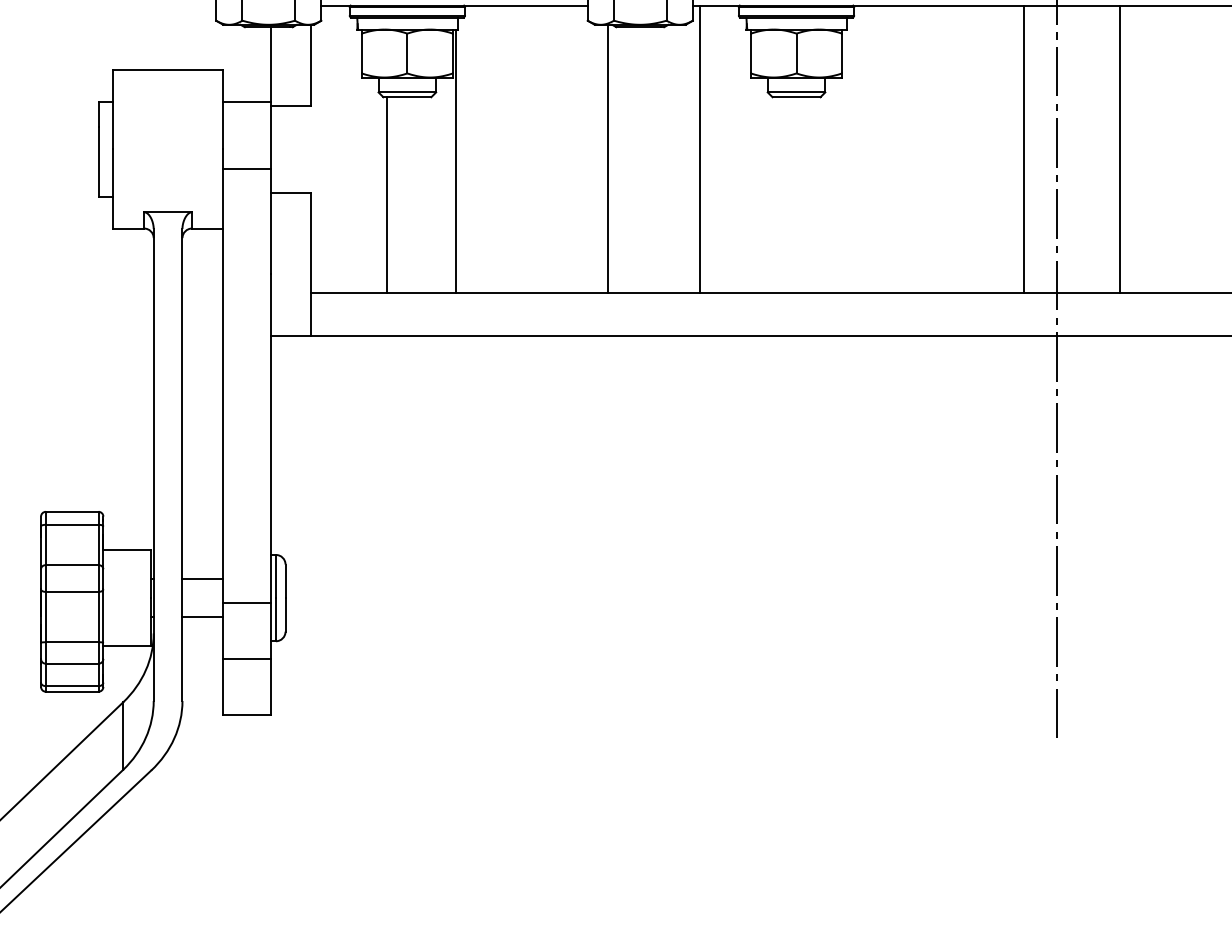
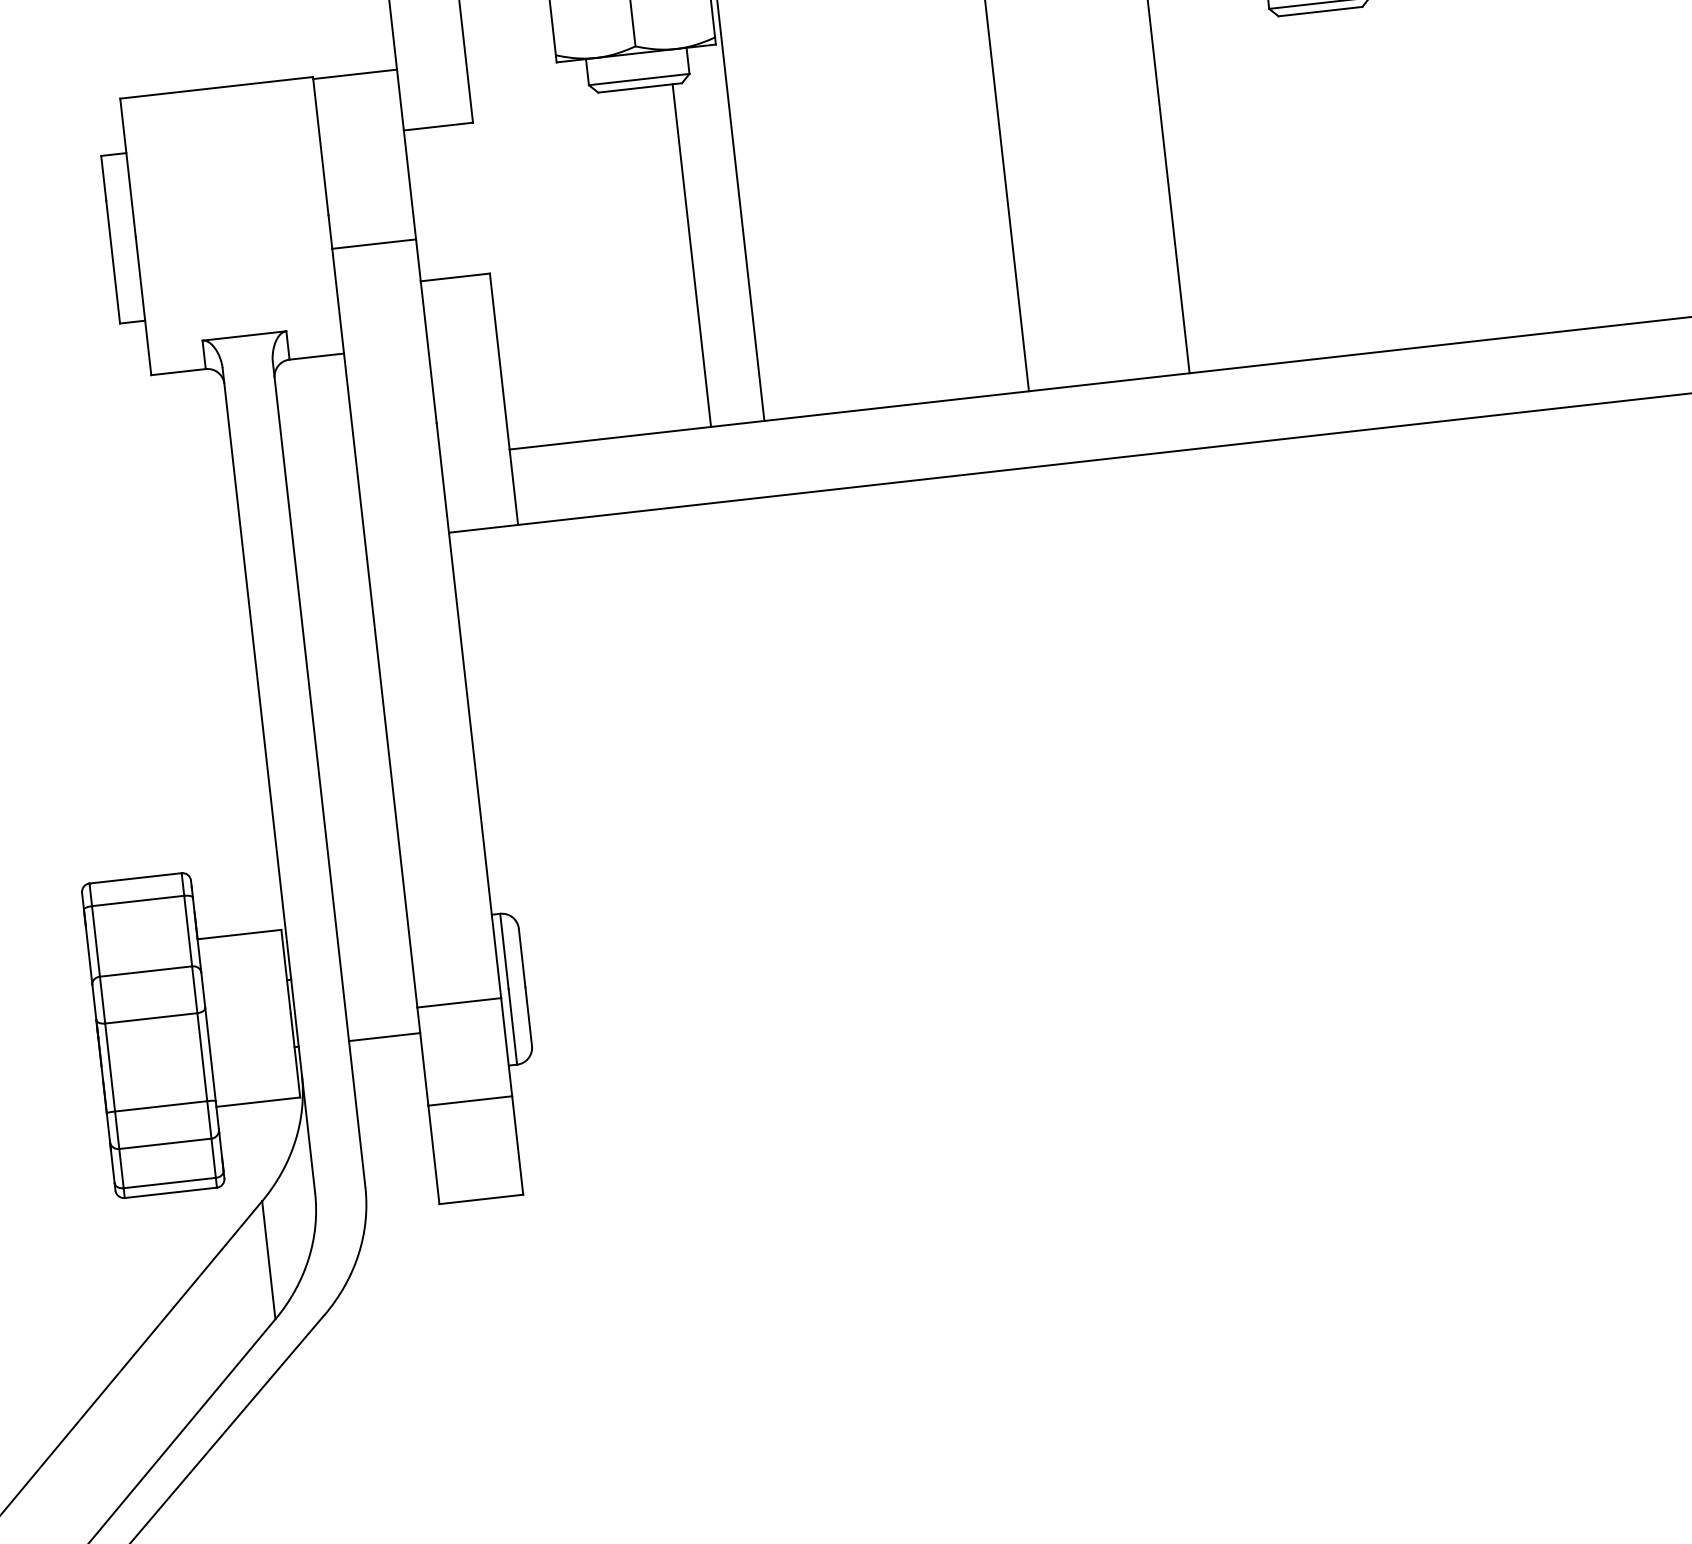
line: (247, 101) -> (355, 74), moved
line: (386, 195) -> (691, 256), moved
line: (202, 578) -> (376, 969), removed

